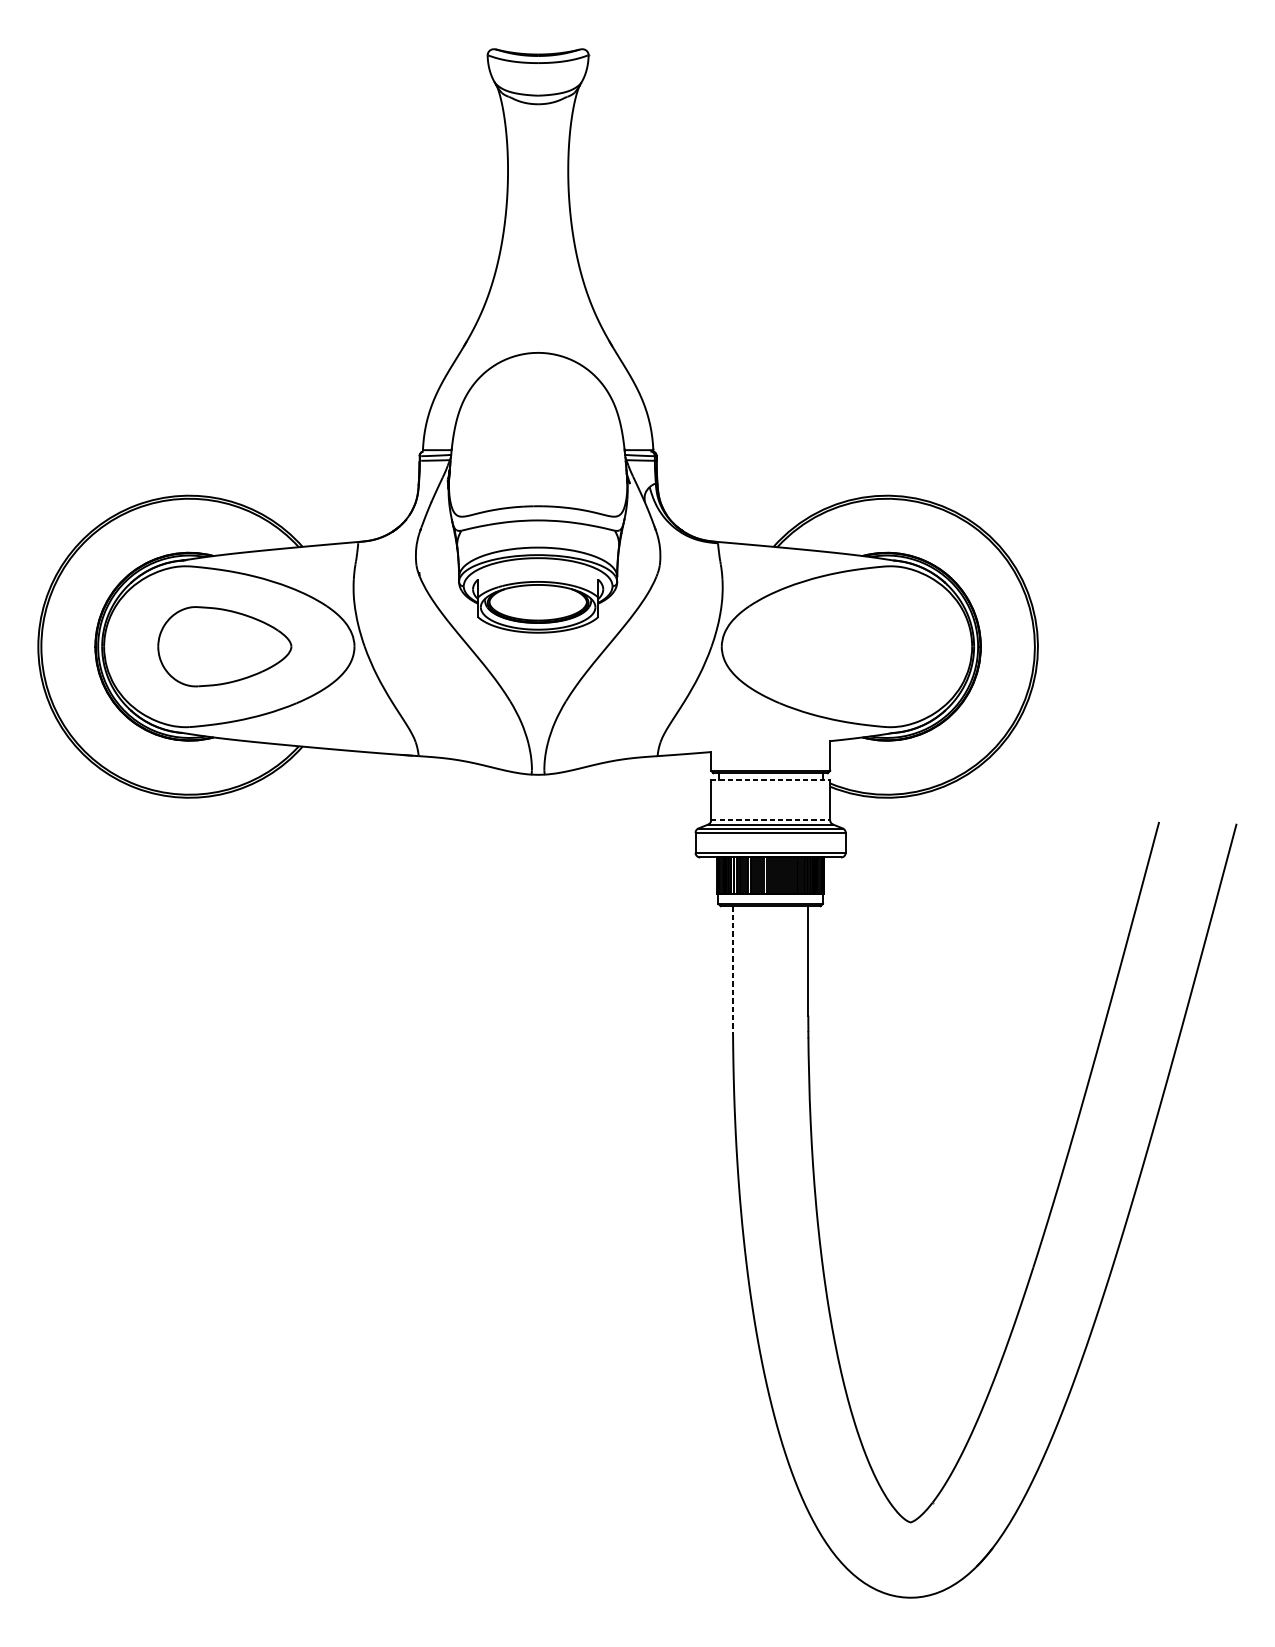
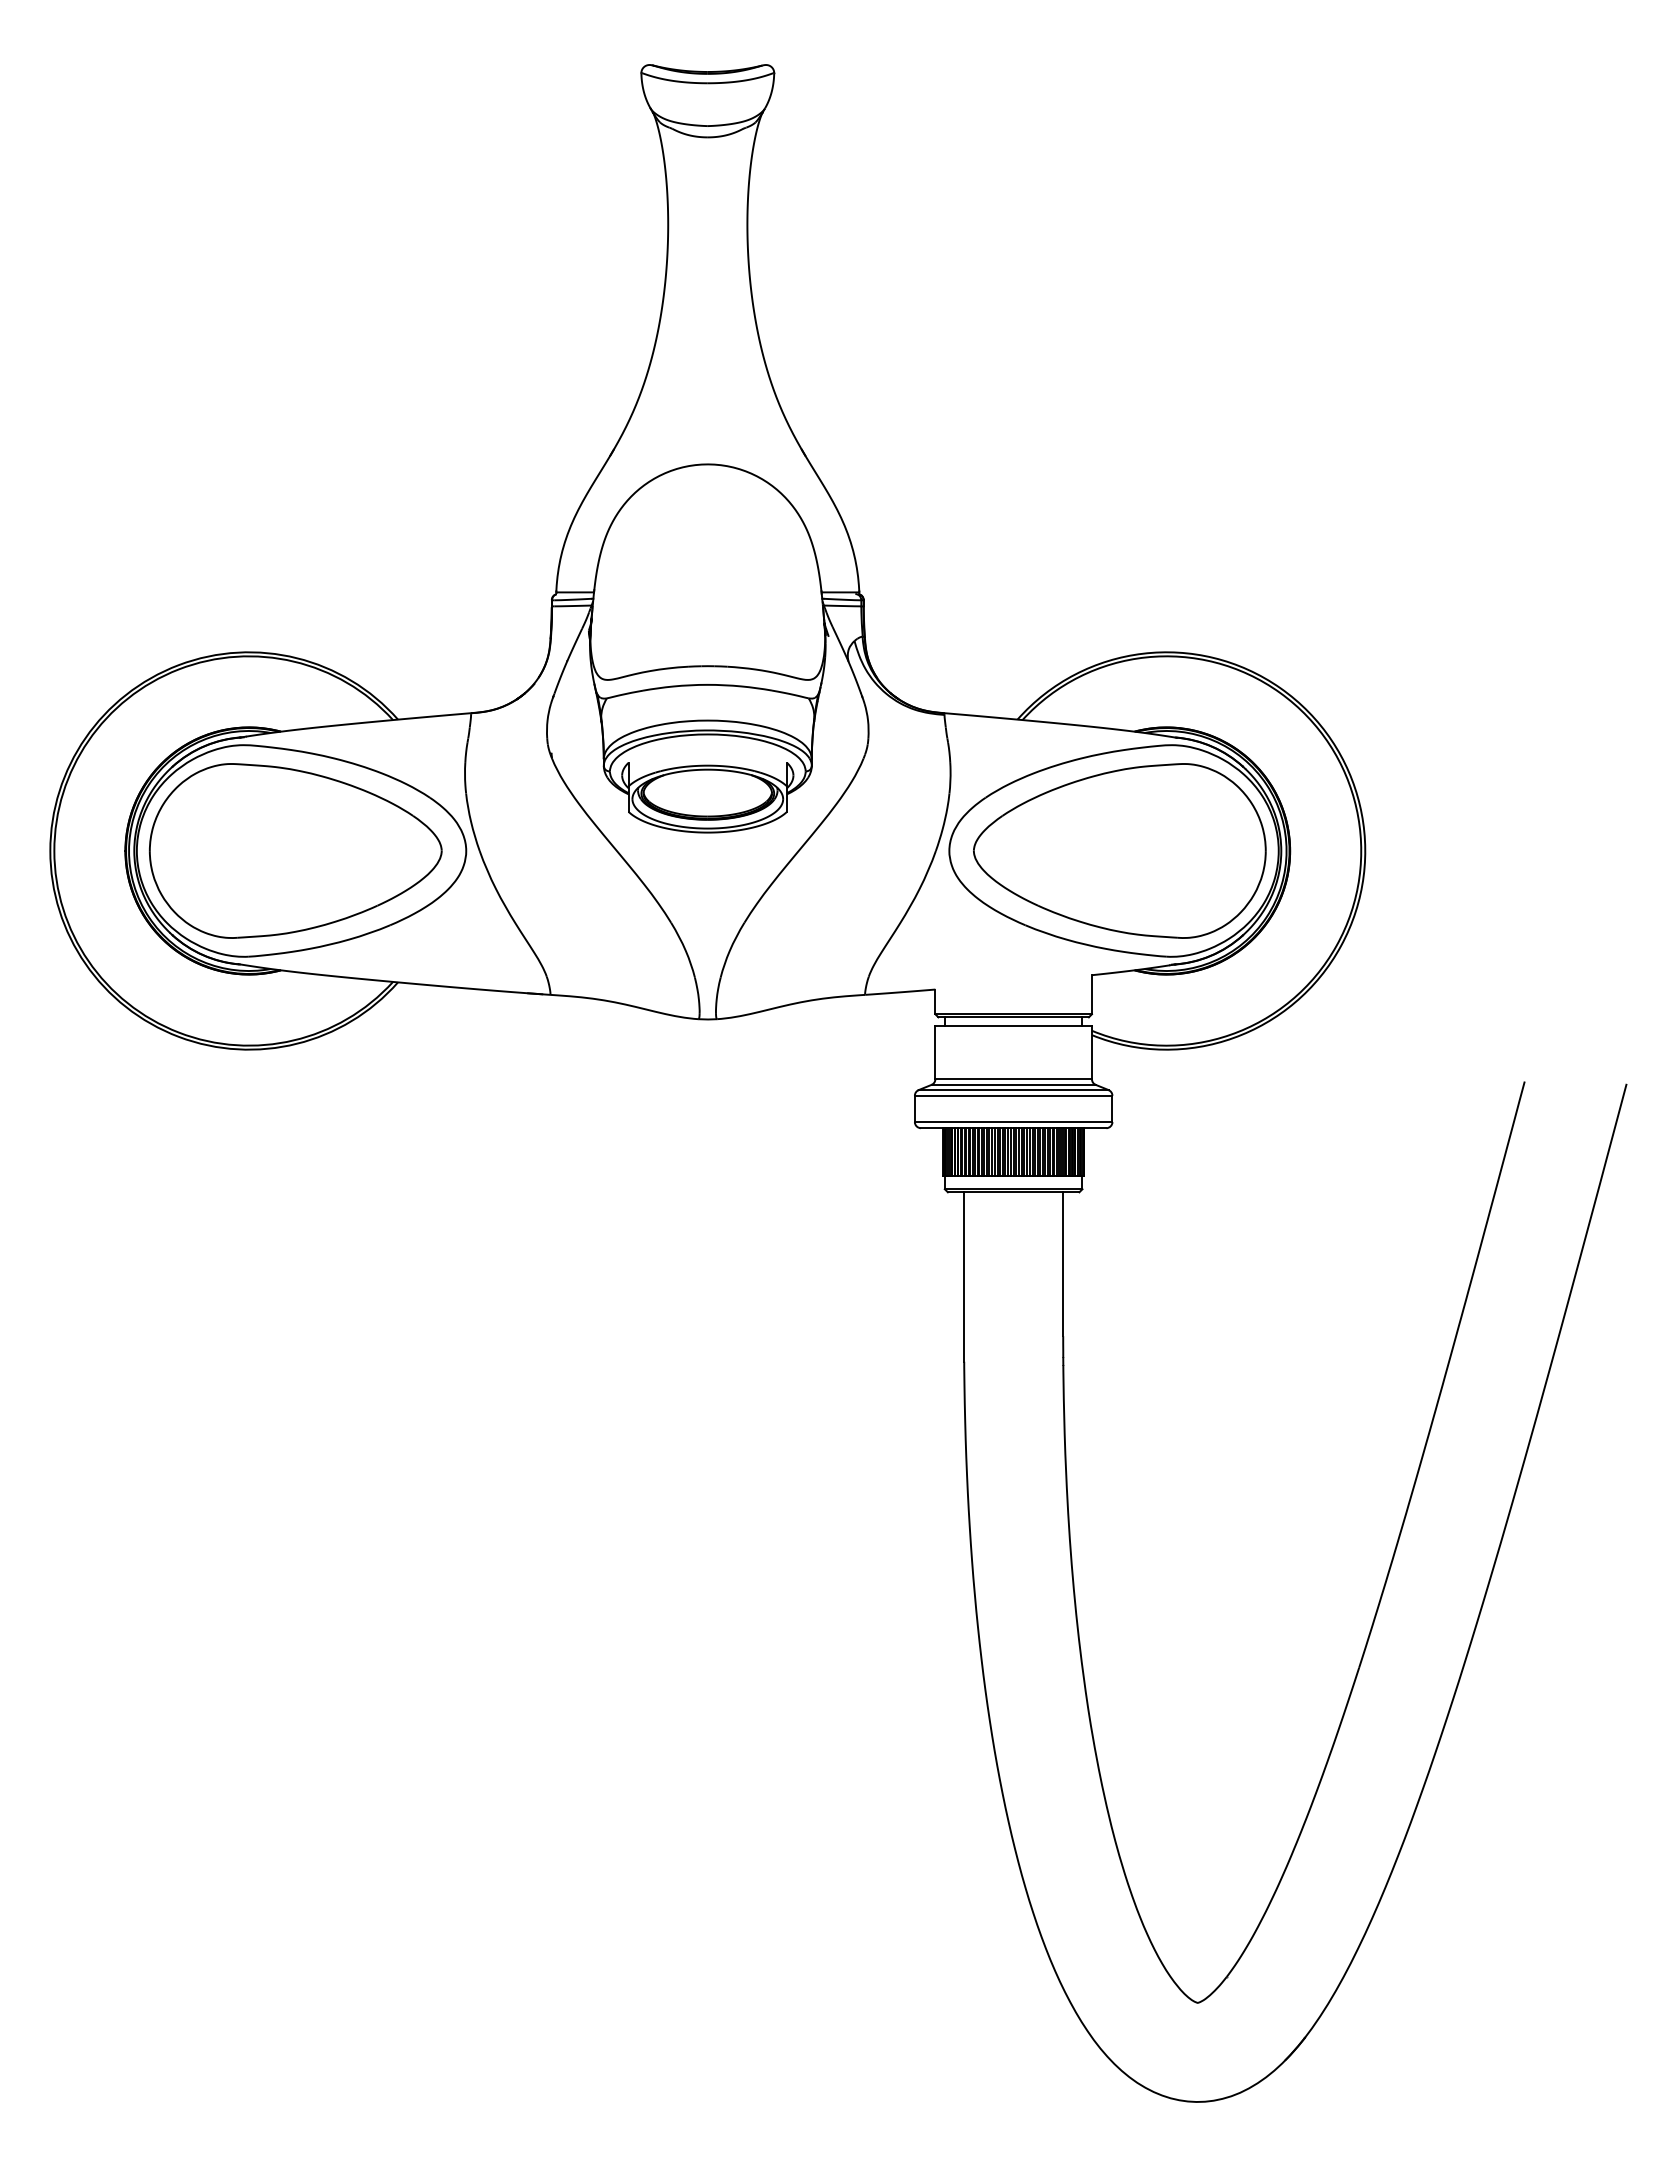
part: (224, 646) -> (295, 850), size x1.67
part: (851, 646) -> (1119, 850), added
line: (771, 780) -> (1014, 1026), dashed -> solid
line: (771, 820) -> (1014, 1079), dashed -> solid
line: (733, 970) -> (964, 1277), dashed -> solid

